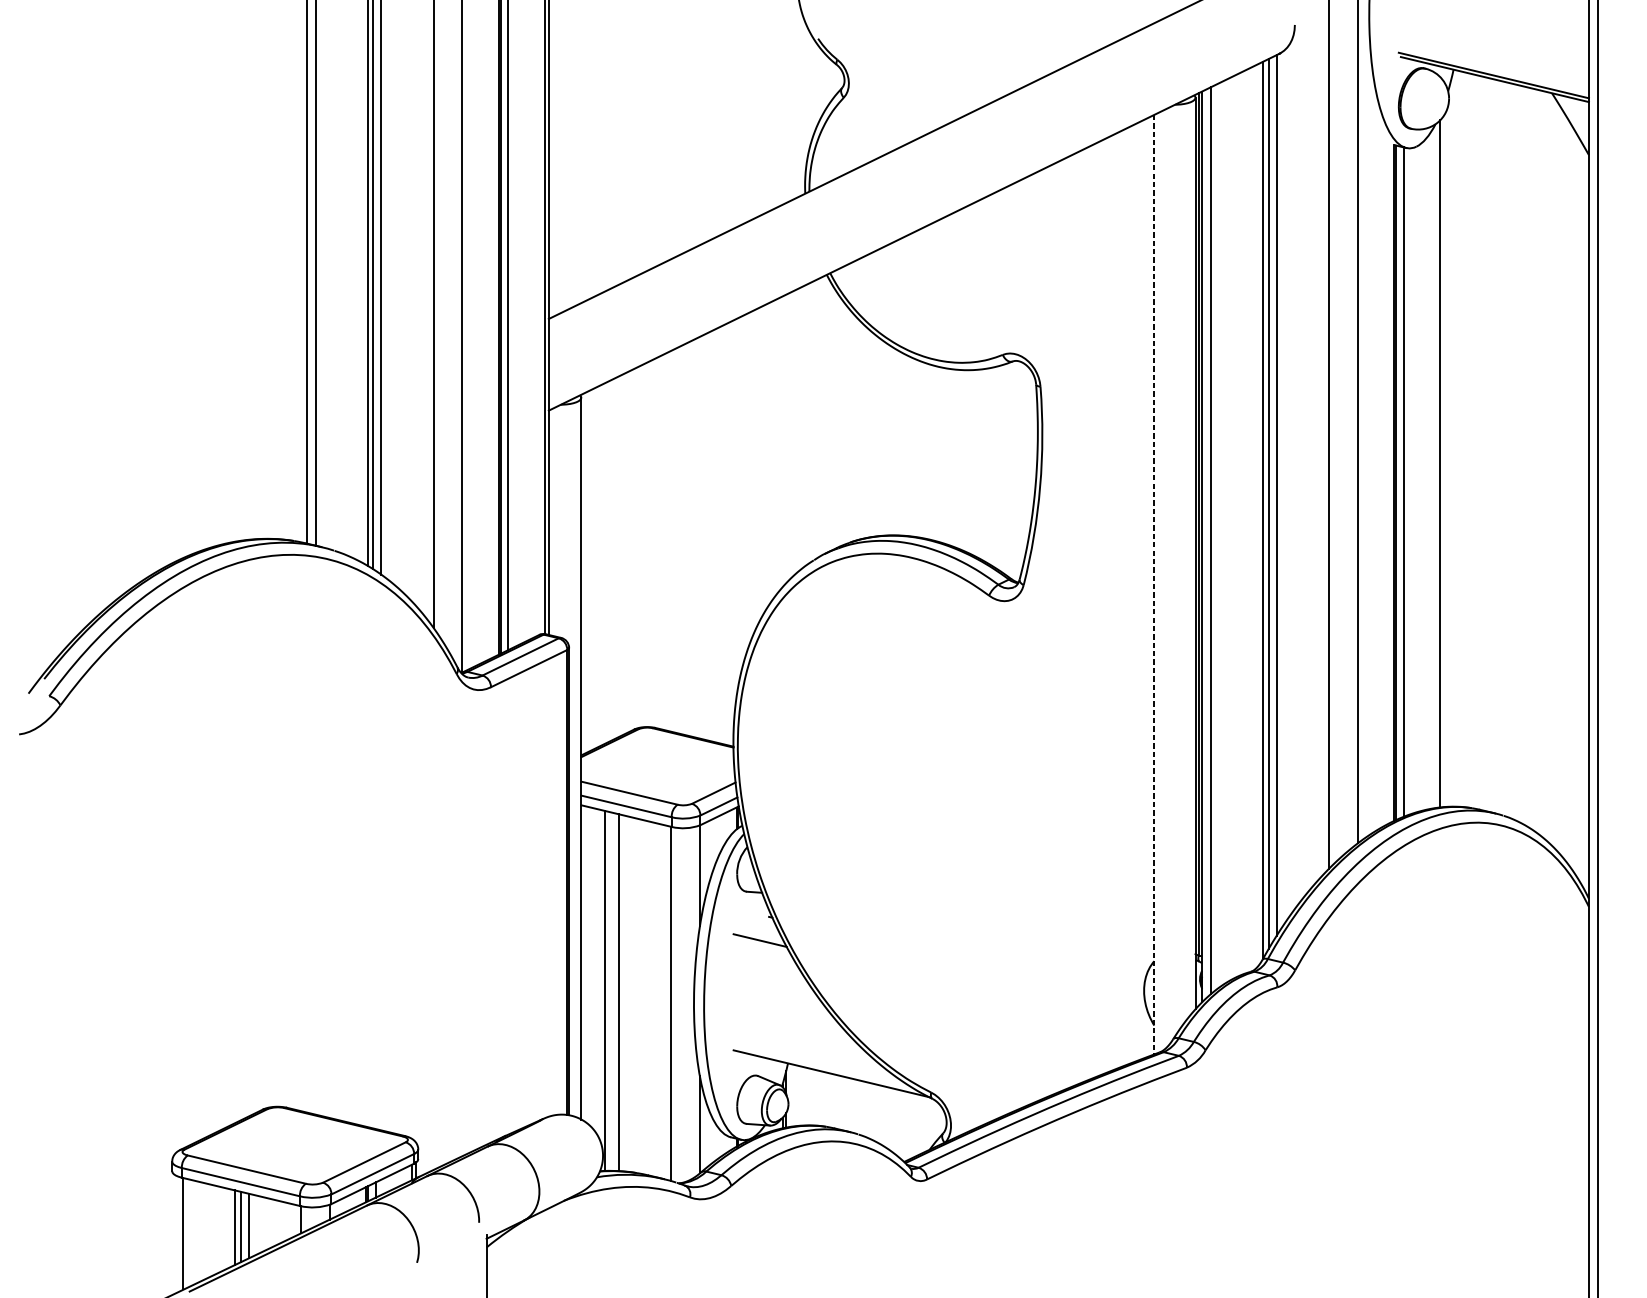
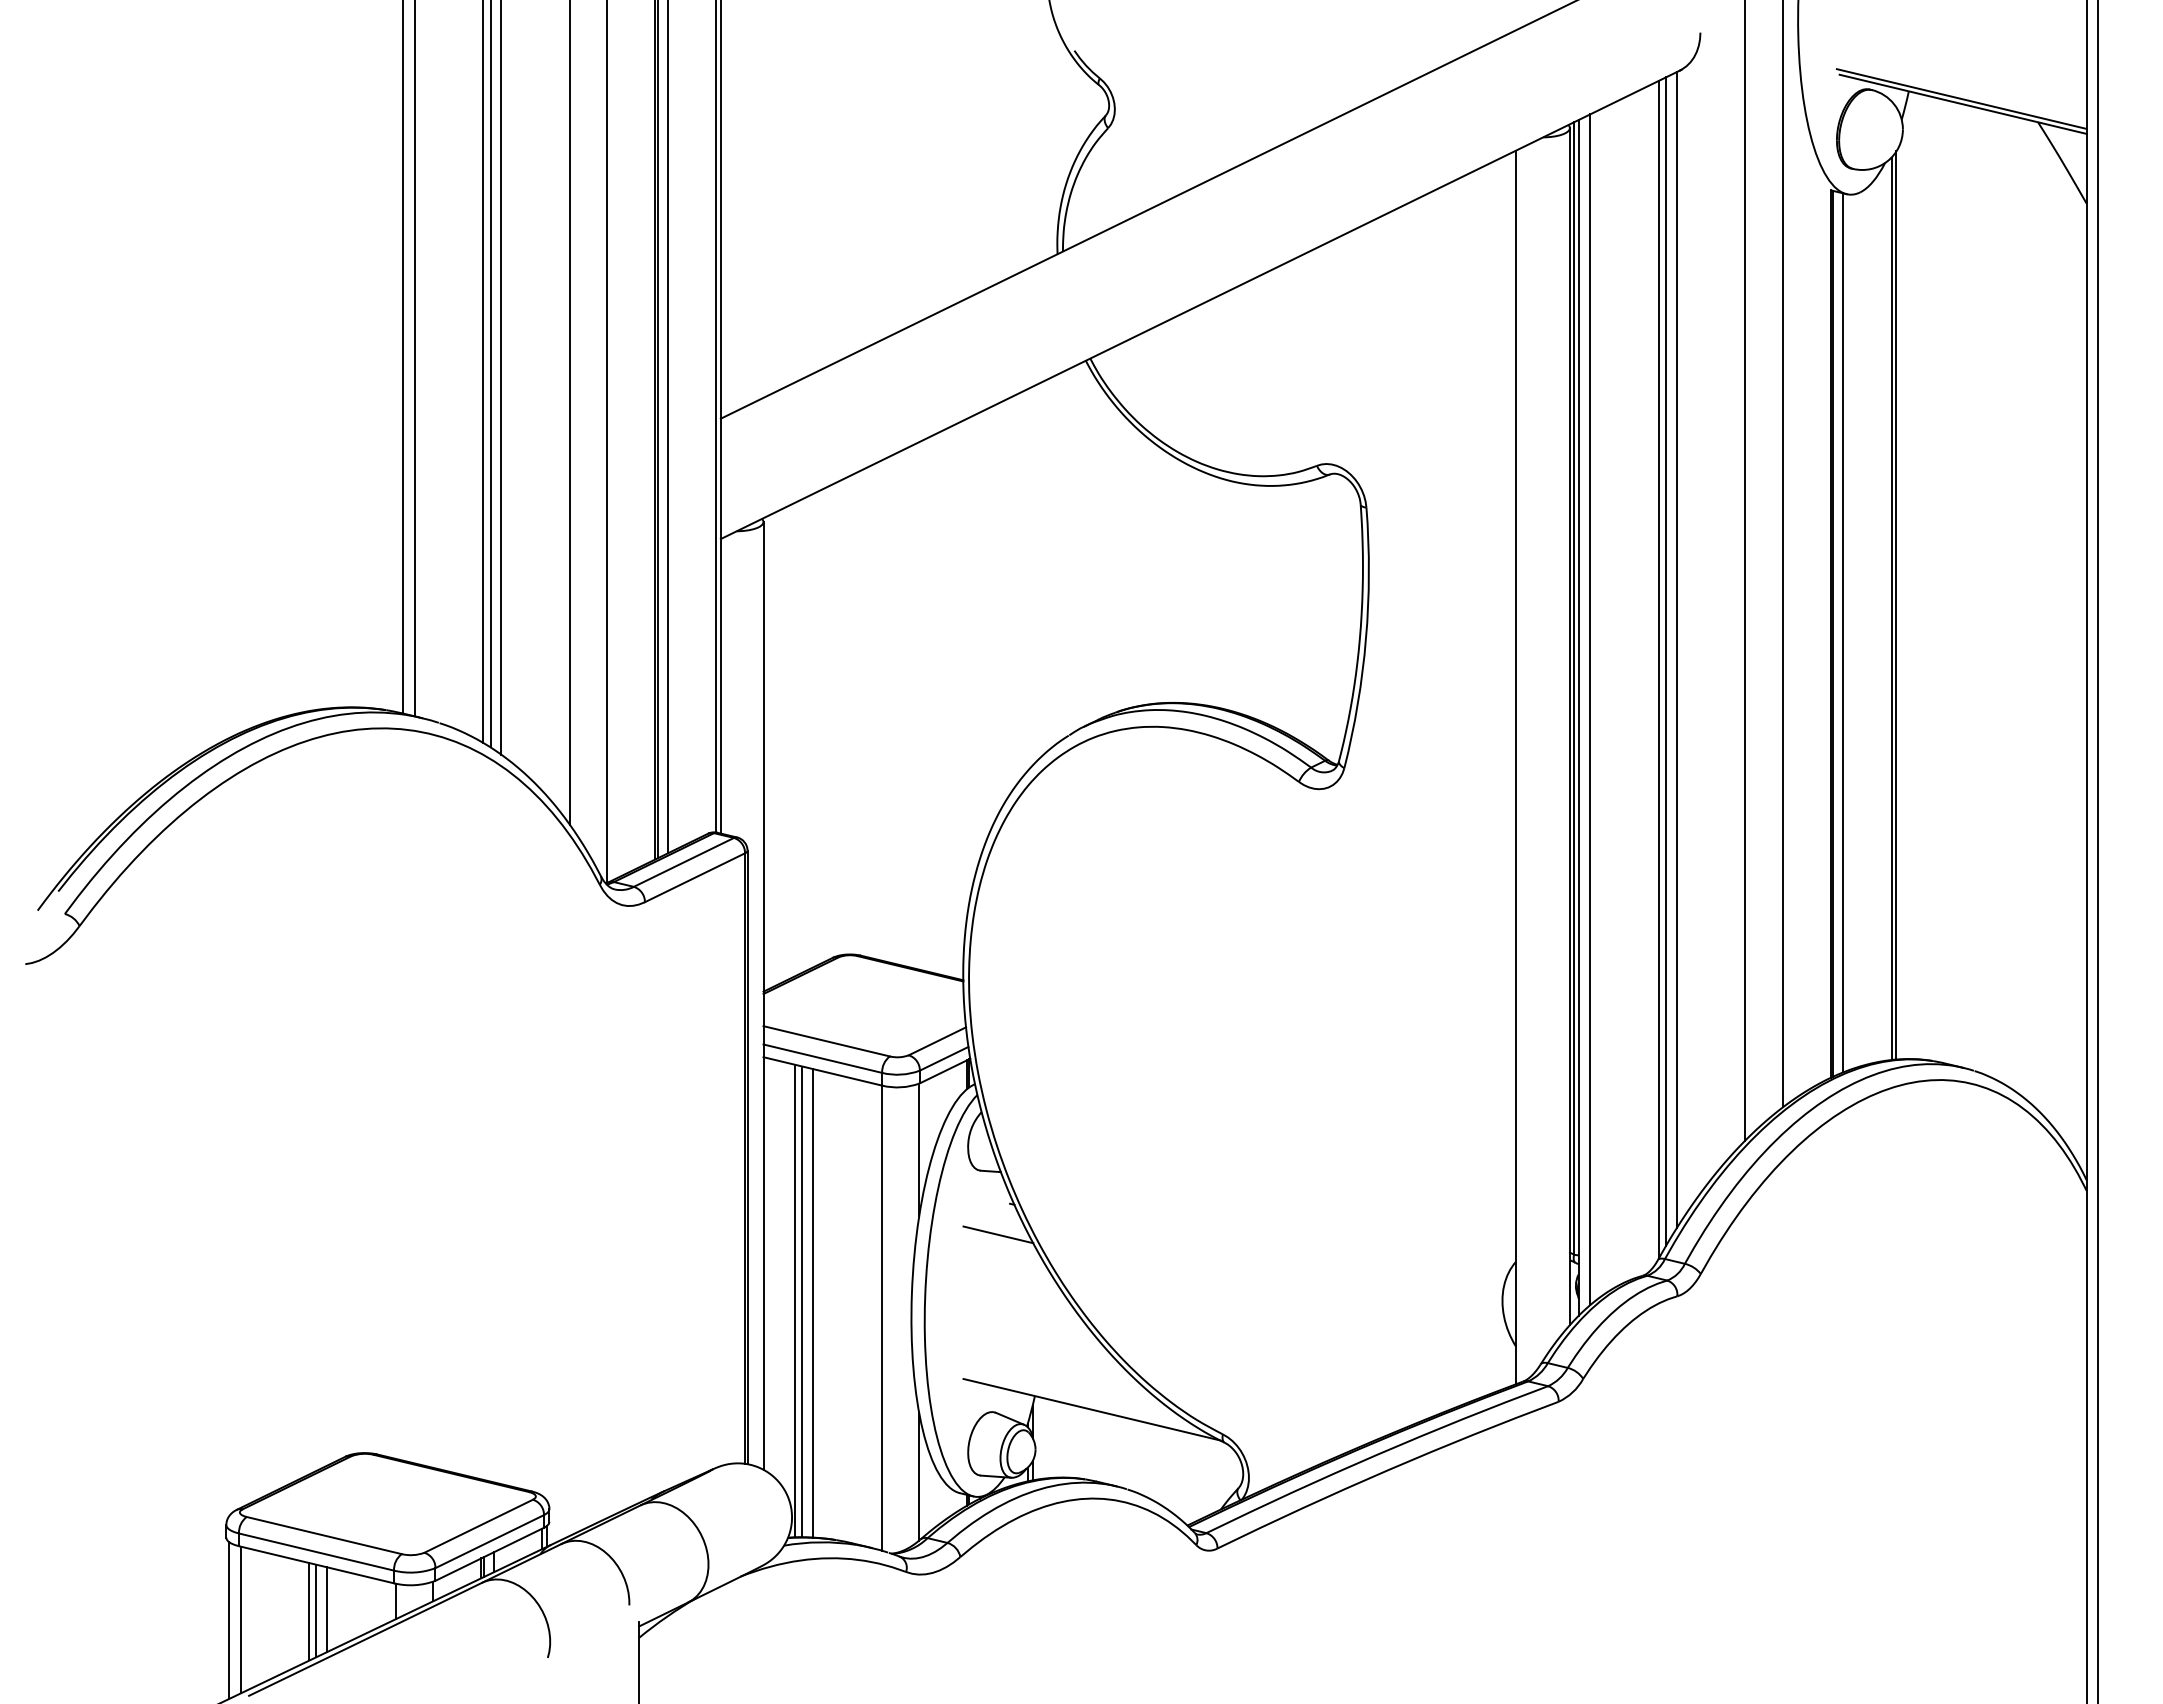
line: (1444, 461) -> (1896, 605), added
line: (1154, 584) -> (1515, 767), dashed -> solid
line: (611, 991) -> (802, 1301), added
line: (174, 1233) -> (229, 1619), added

